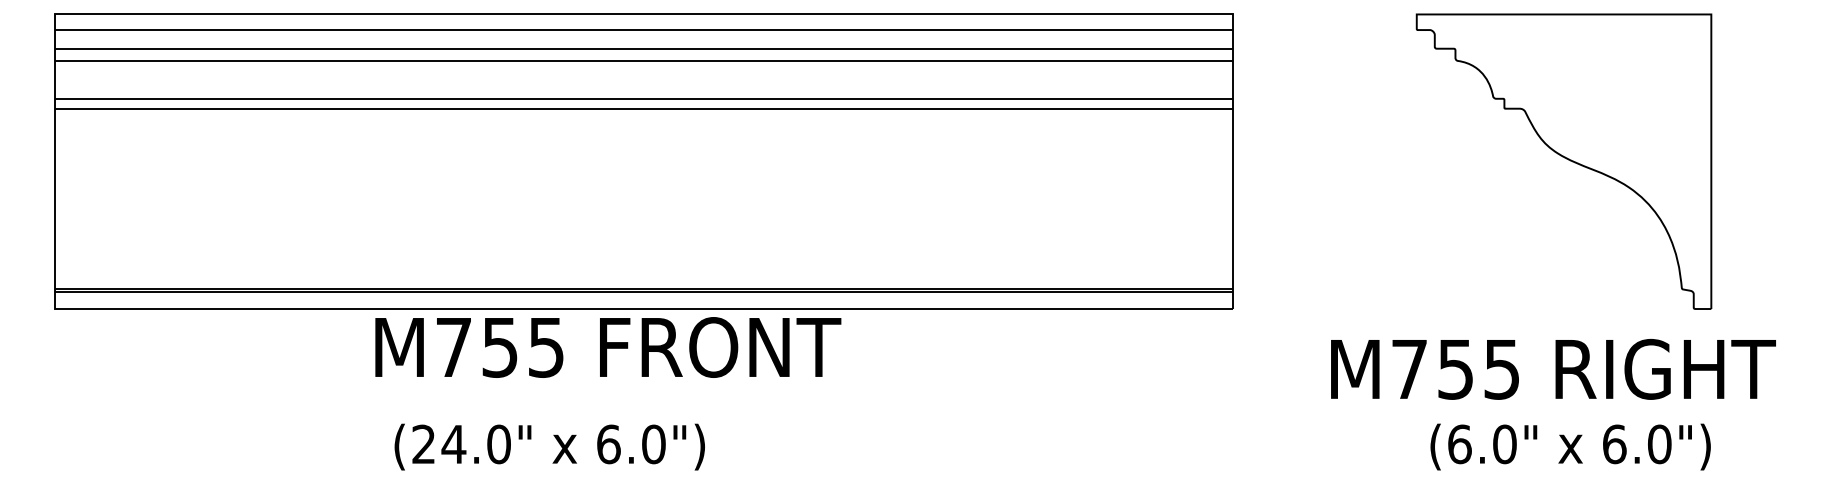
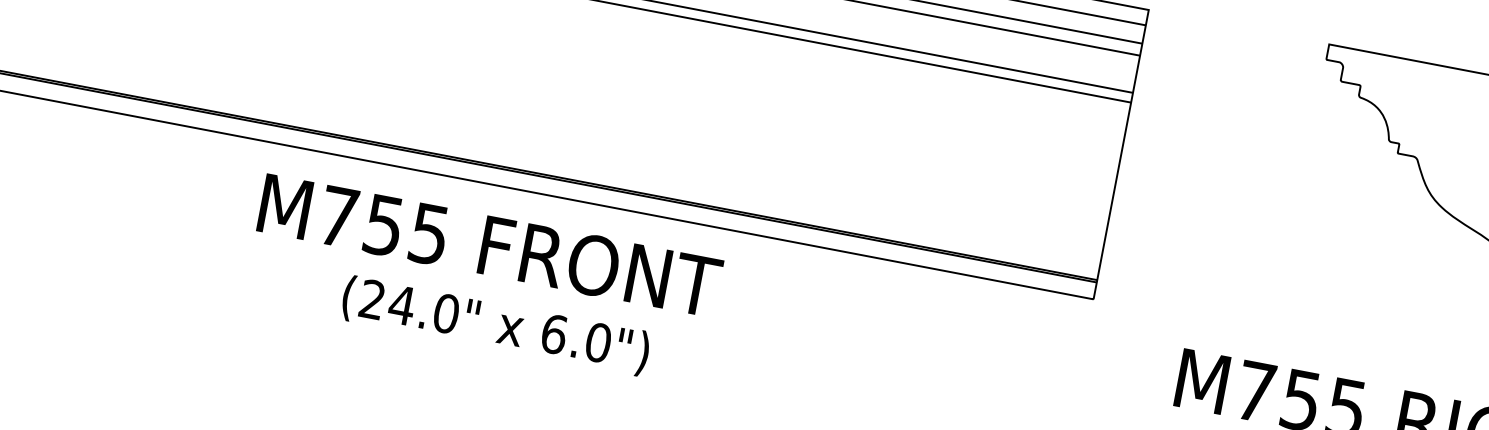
text: (608, 347) -> (490, 245), moved
text: (549, 446) -> (495, 325), moved

